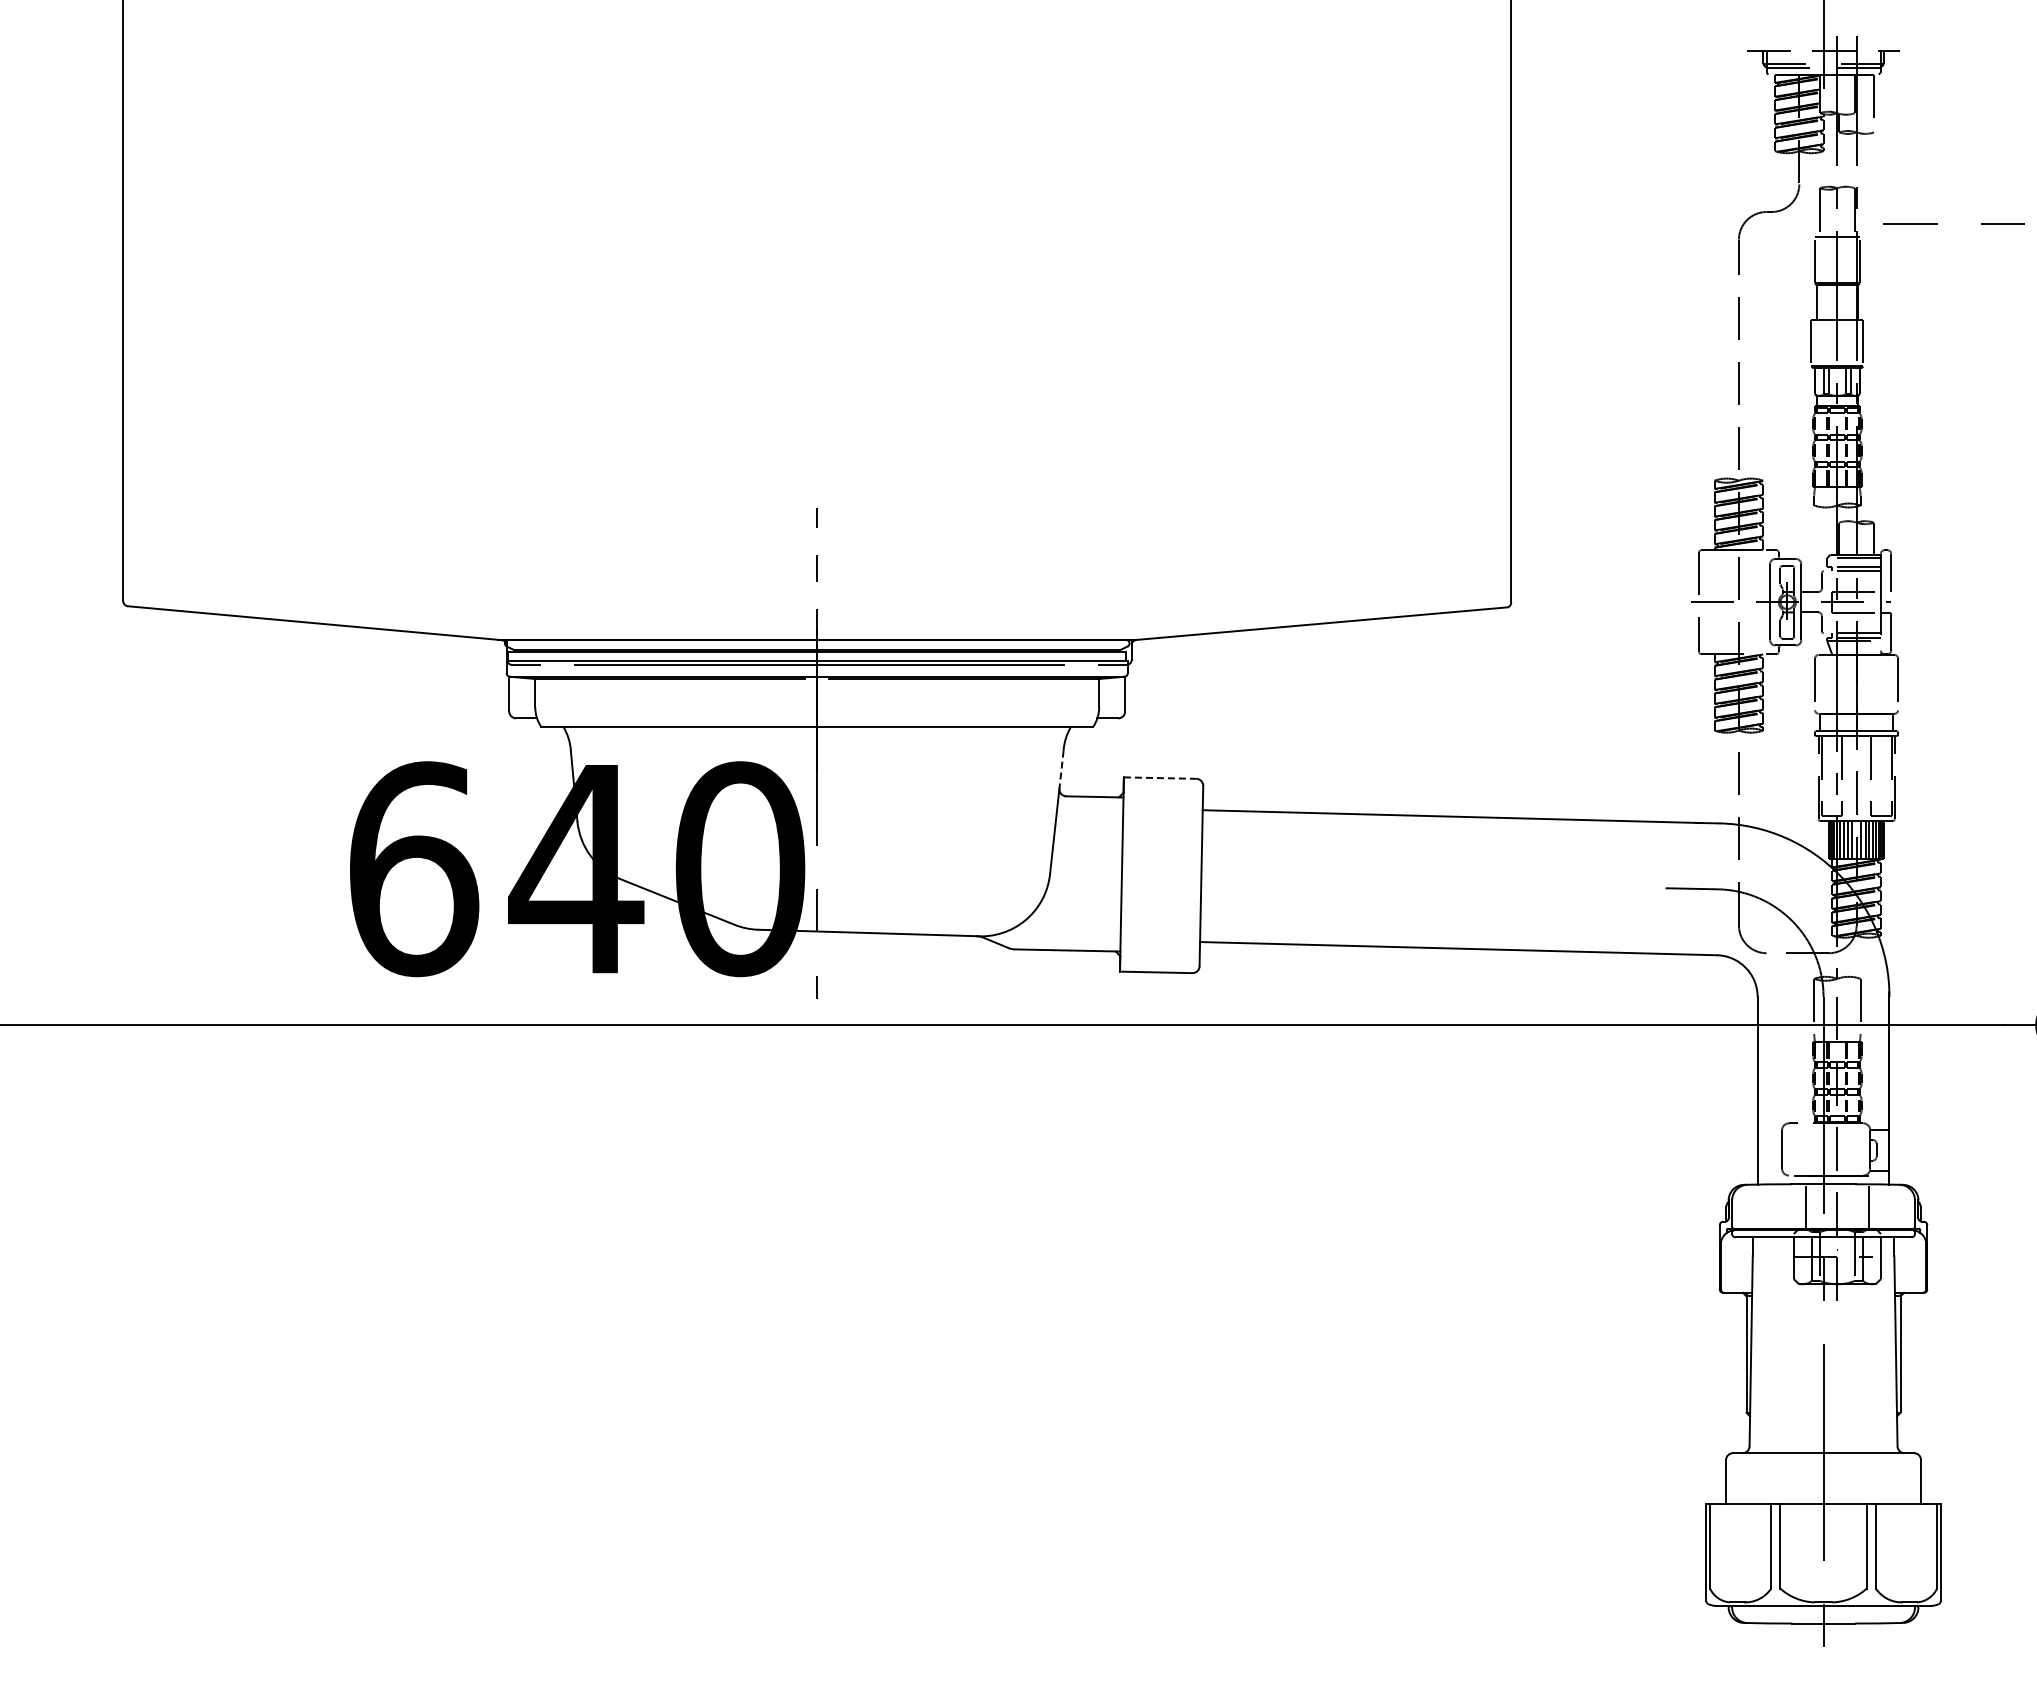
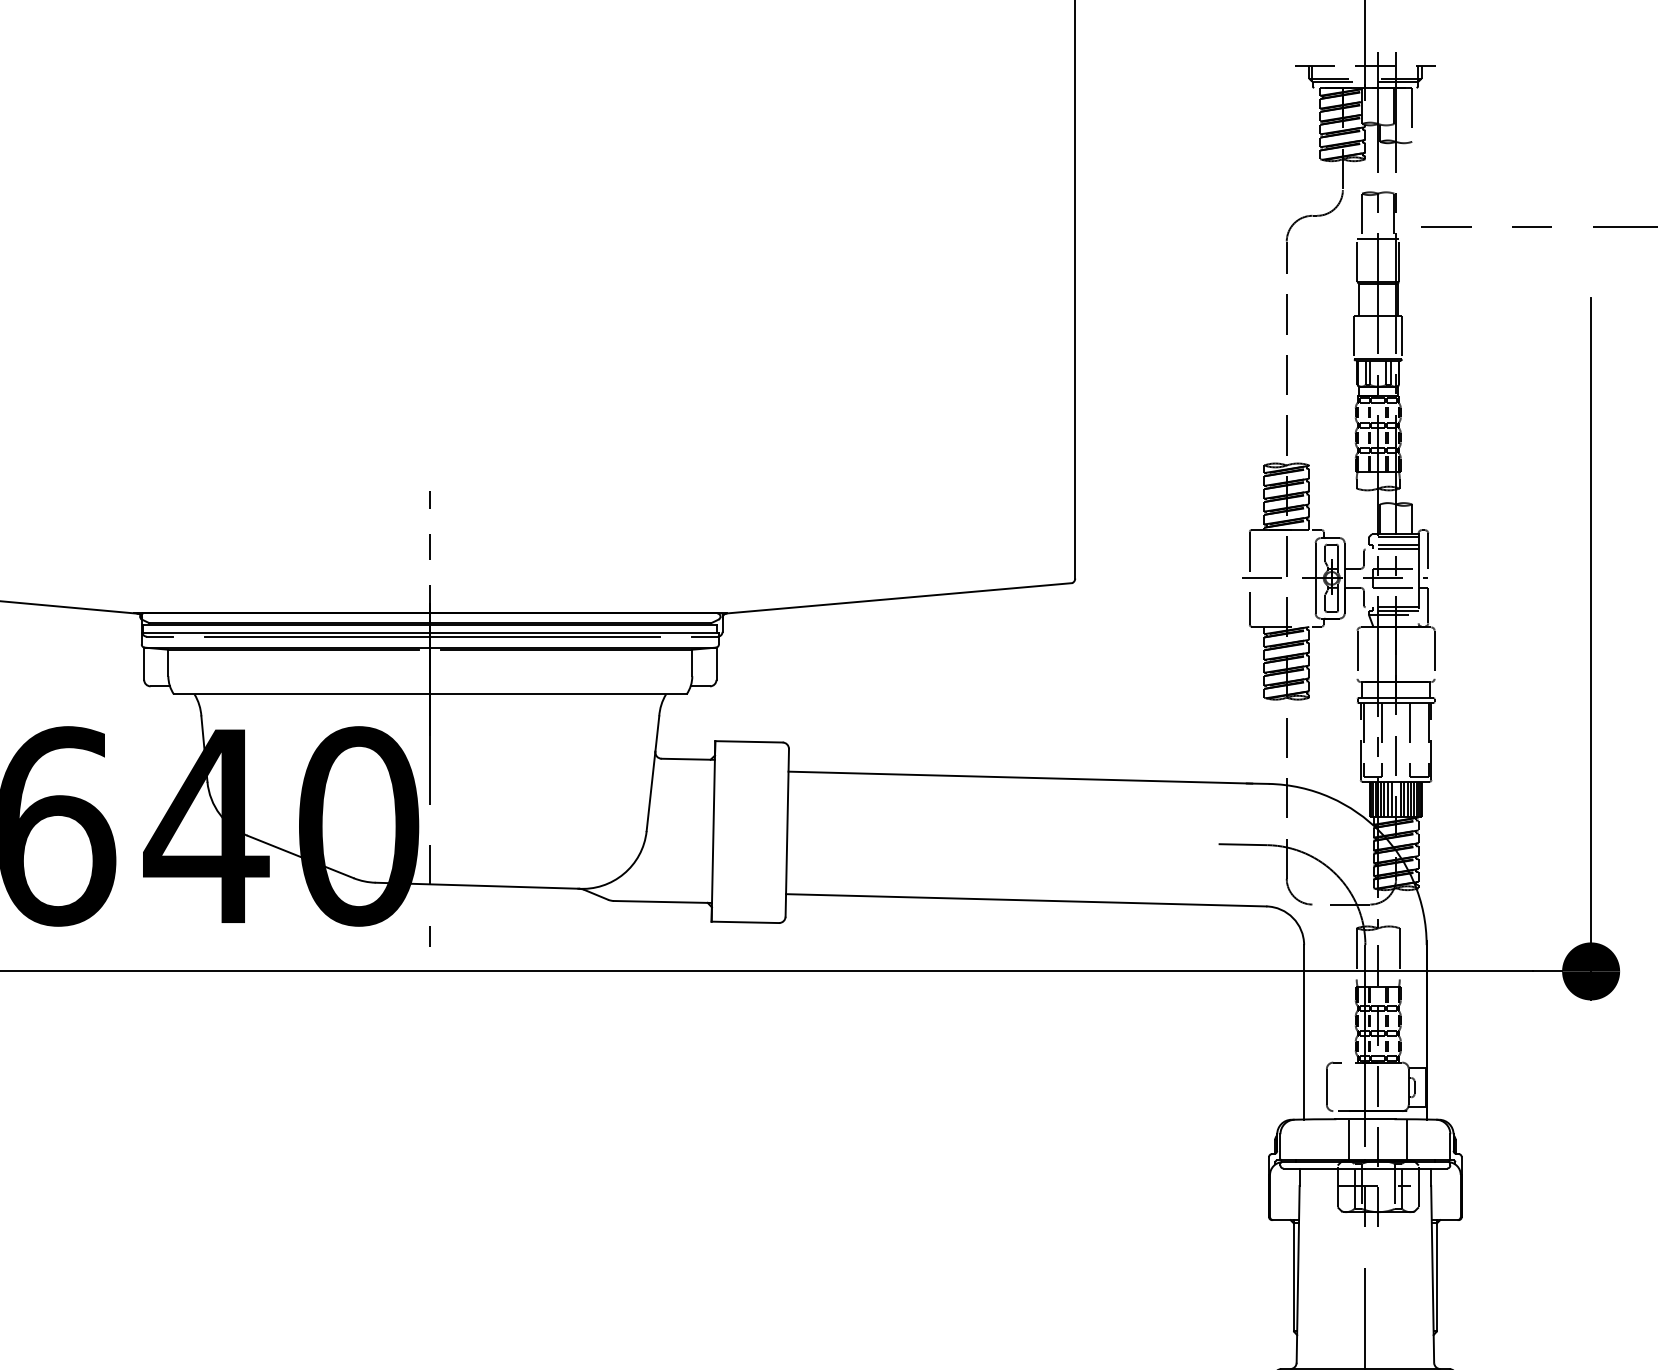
line: (1061, 770) -> (657, 734), dashed -> solid
line: (1160, 778) -> (749, 742), dashed -> solid

